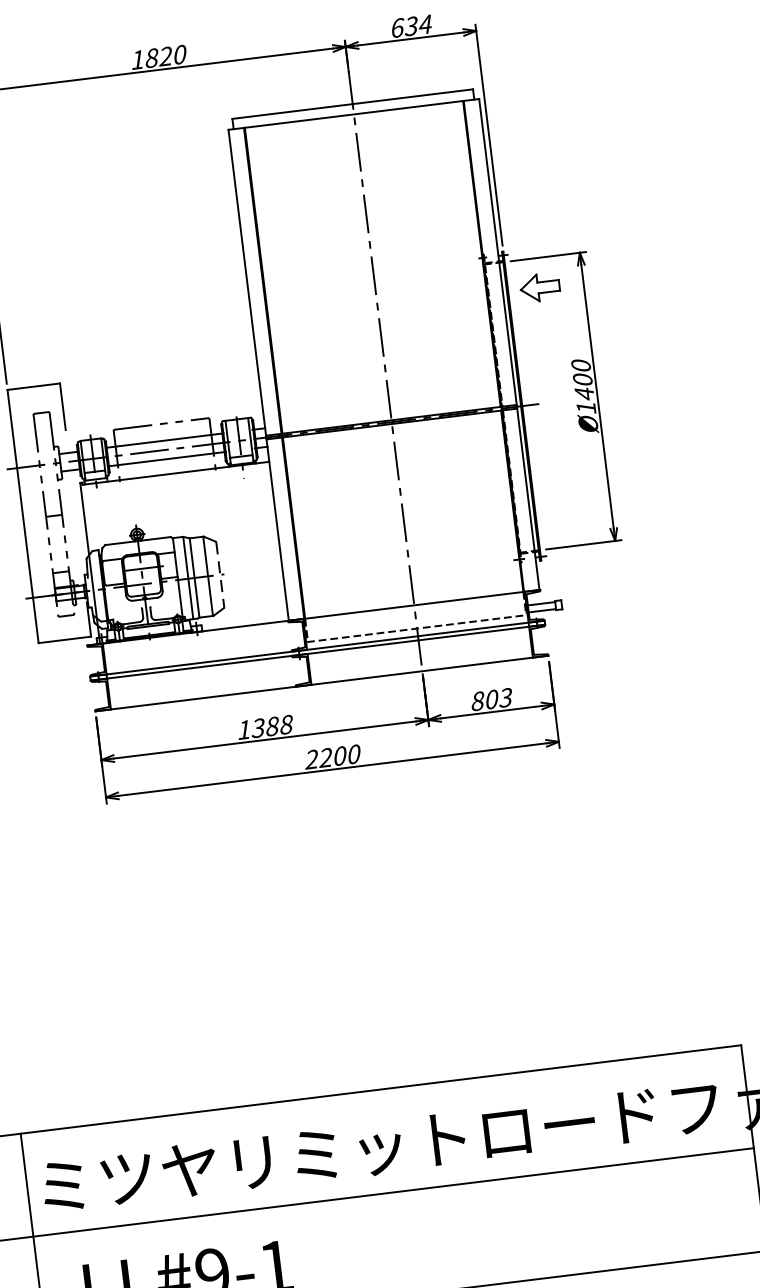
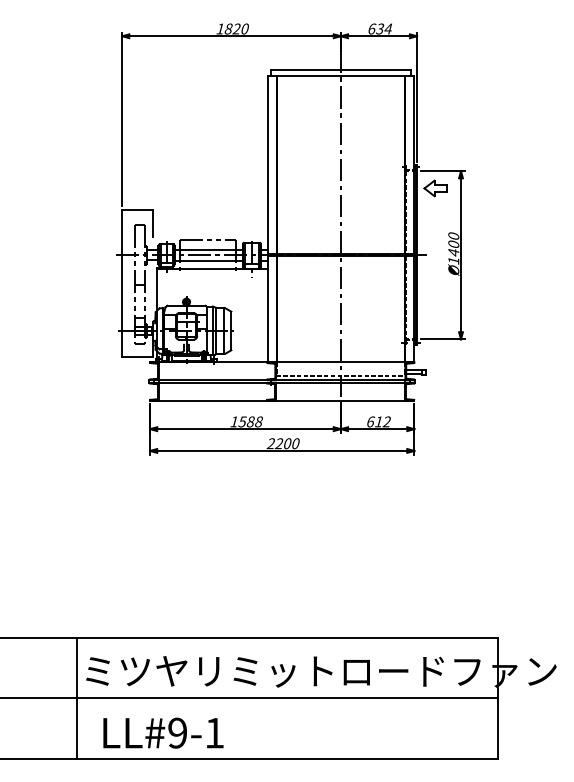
line: (220, 573) -> (231, 330), dashed -> solid
text: (491, 698) -> (378, 421), 803 -> 612
text: (259, 727) -> (243, 421), 1388 -> 1588

